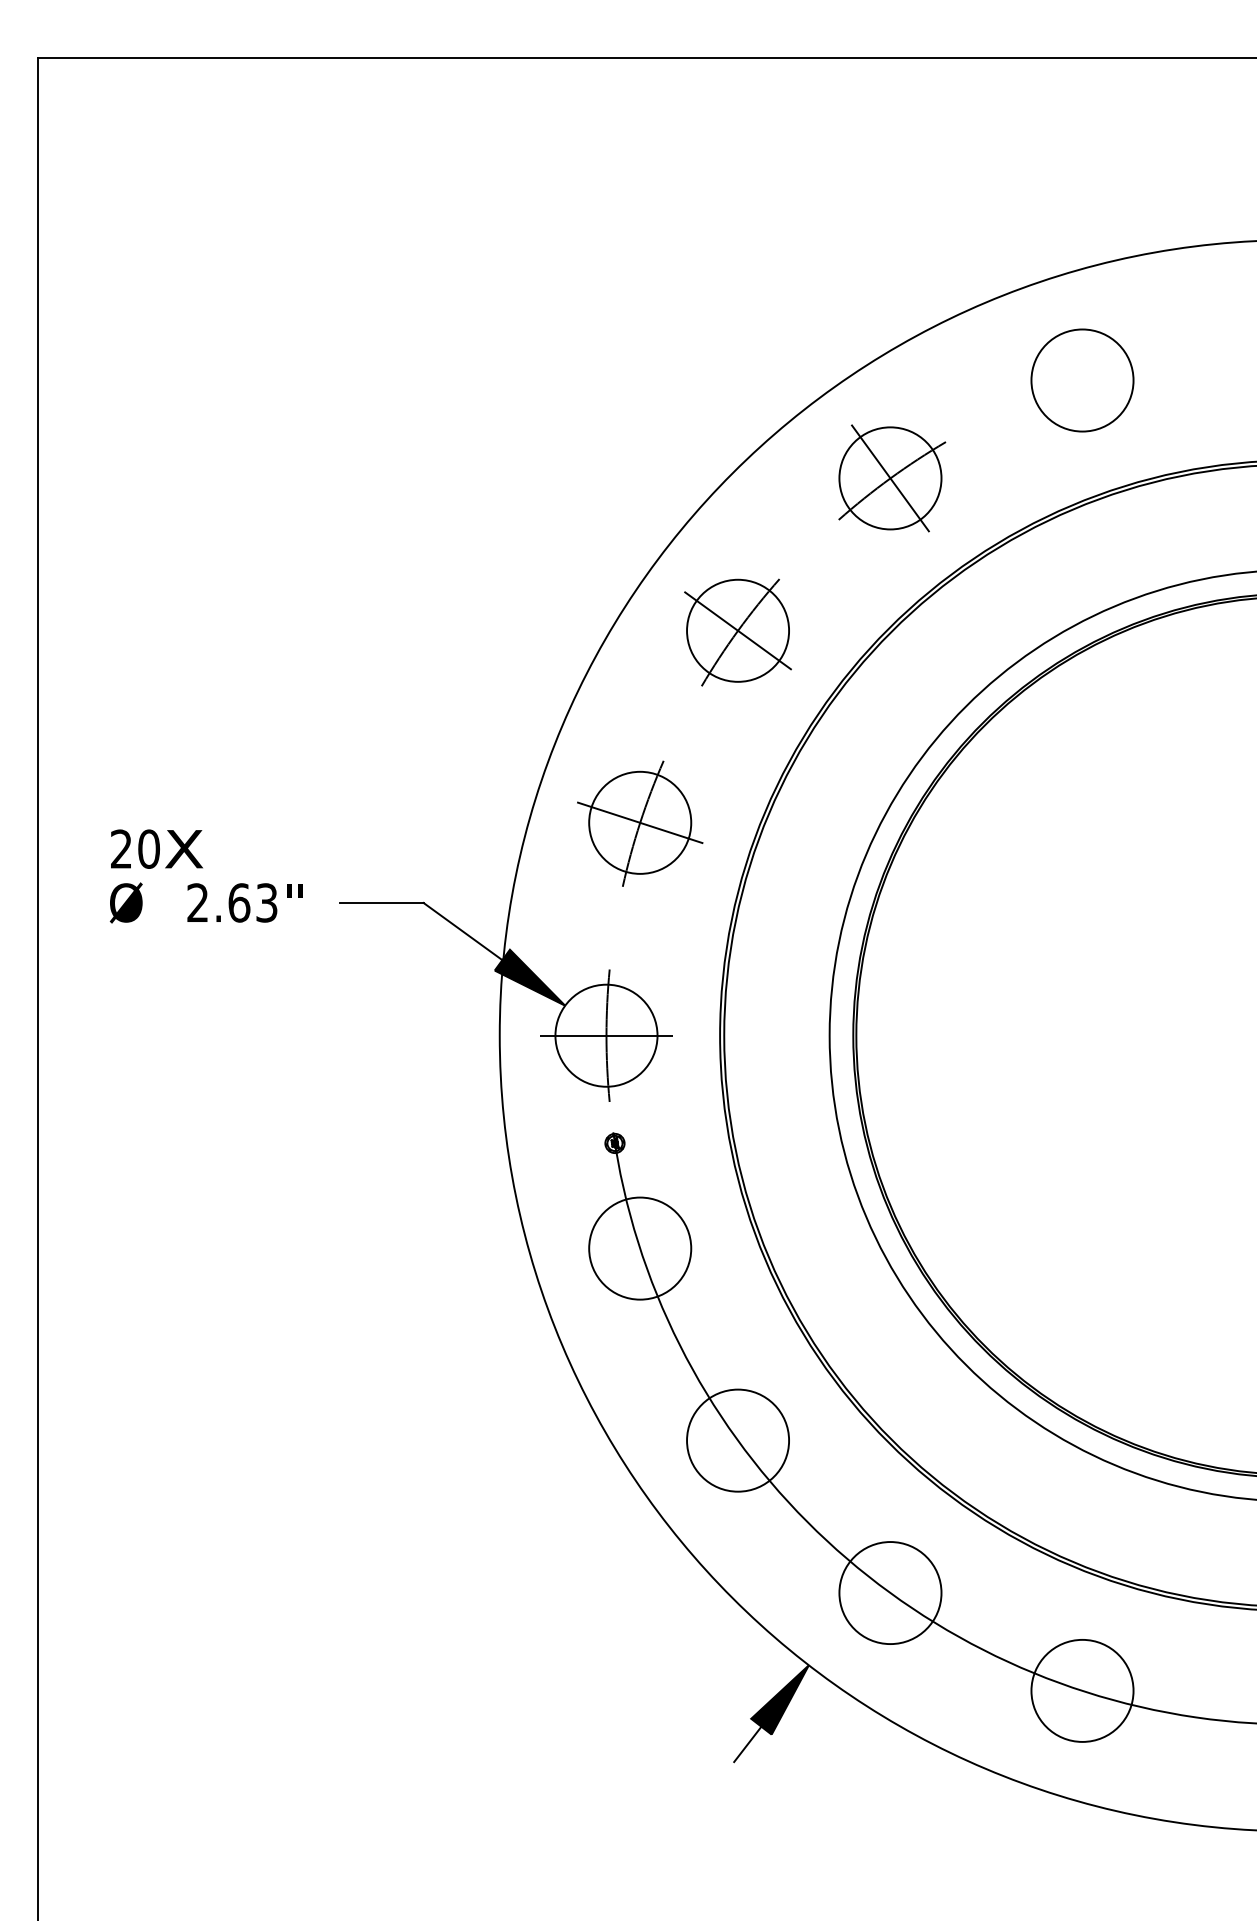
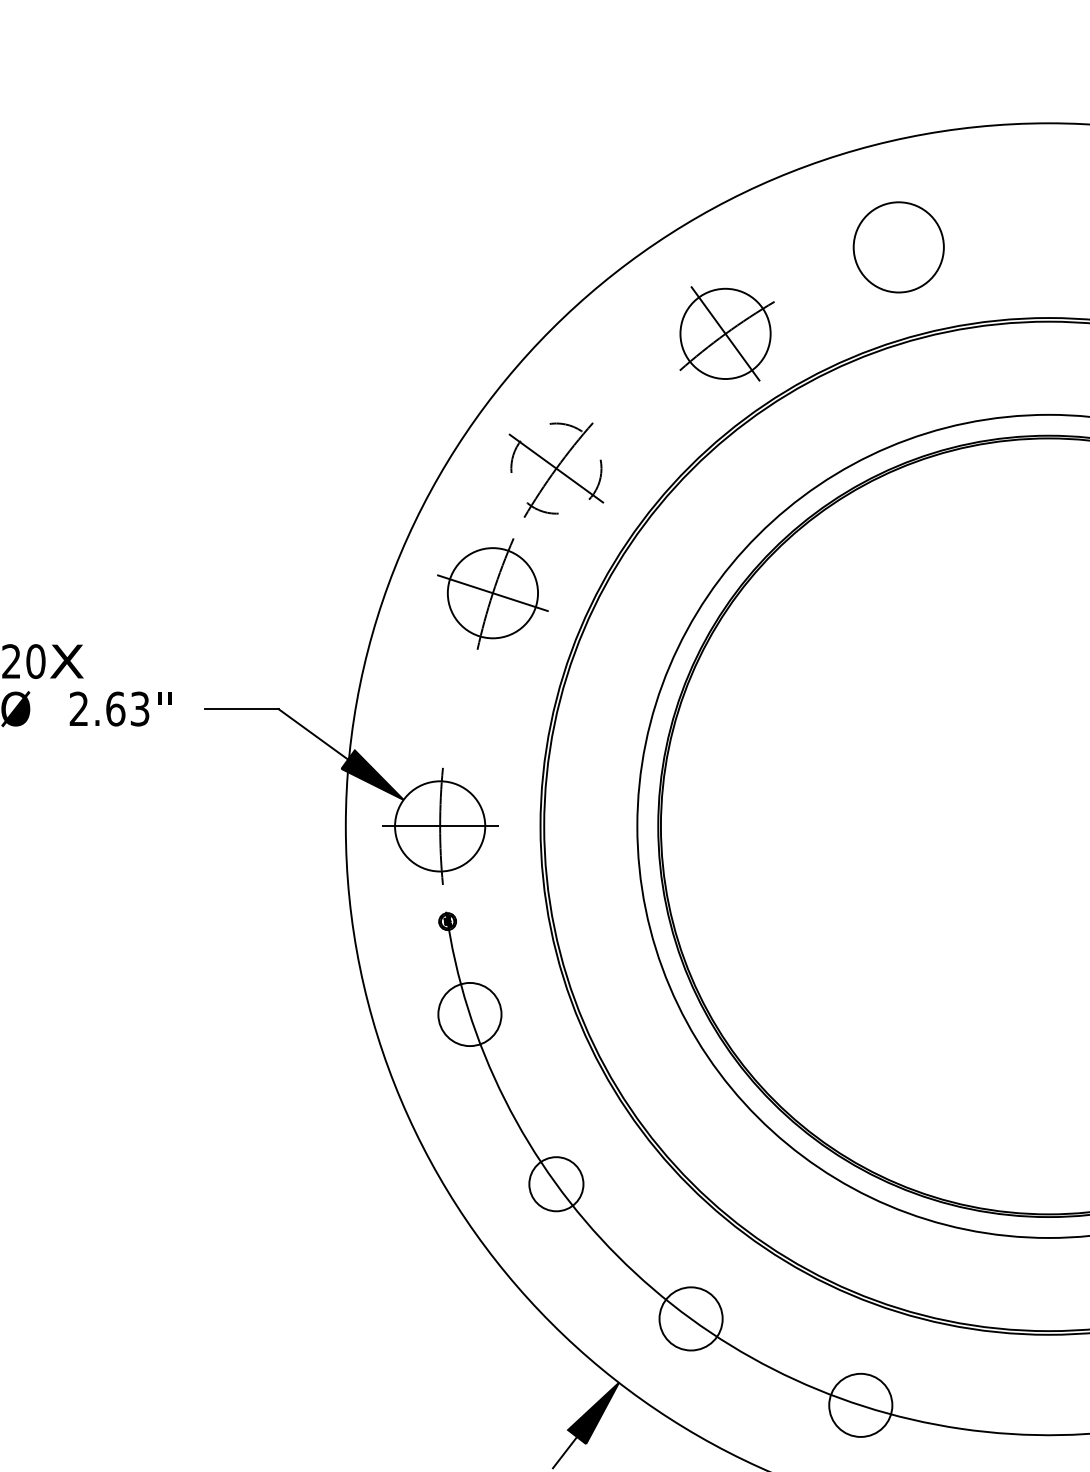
circle: (1082, 380) -> (898, 247), moved
part: (892, 478) -> (727, 333), moved
circle: (738, 630) -> (556, 468), solid -> dashed
part: (640, 823) -> (493, 593), moved
circle: (640, 1248) -> (470, 1014), size x0.7
circle: (738, 1440) -> (556, 1184), size x0.6
circle: (890, 1593) -> (691, 1319), size x0.7
circle: (1082, 1690) -> (860, 1405), size x0.7

